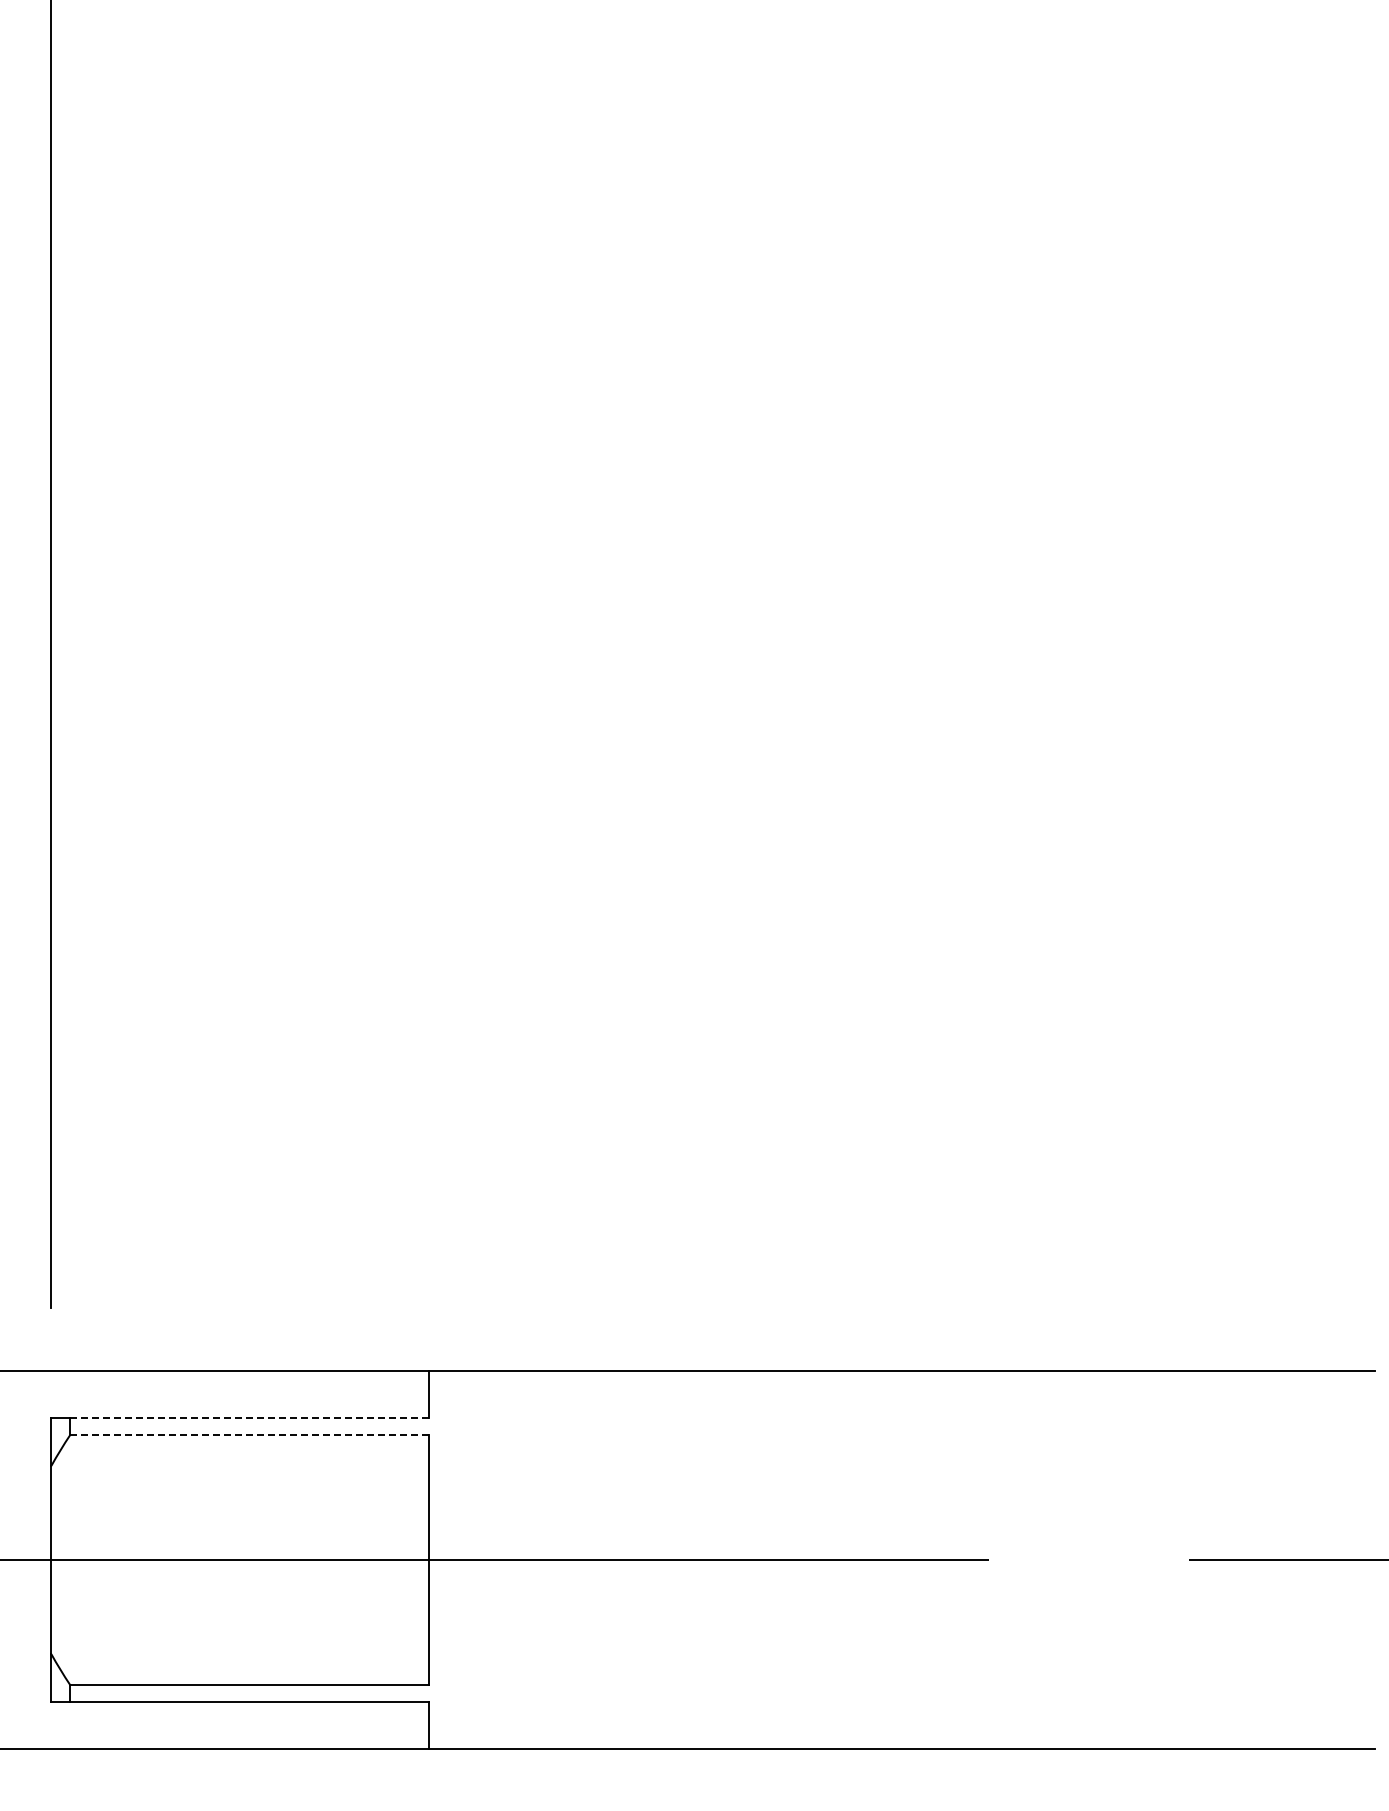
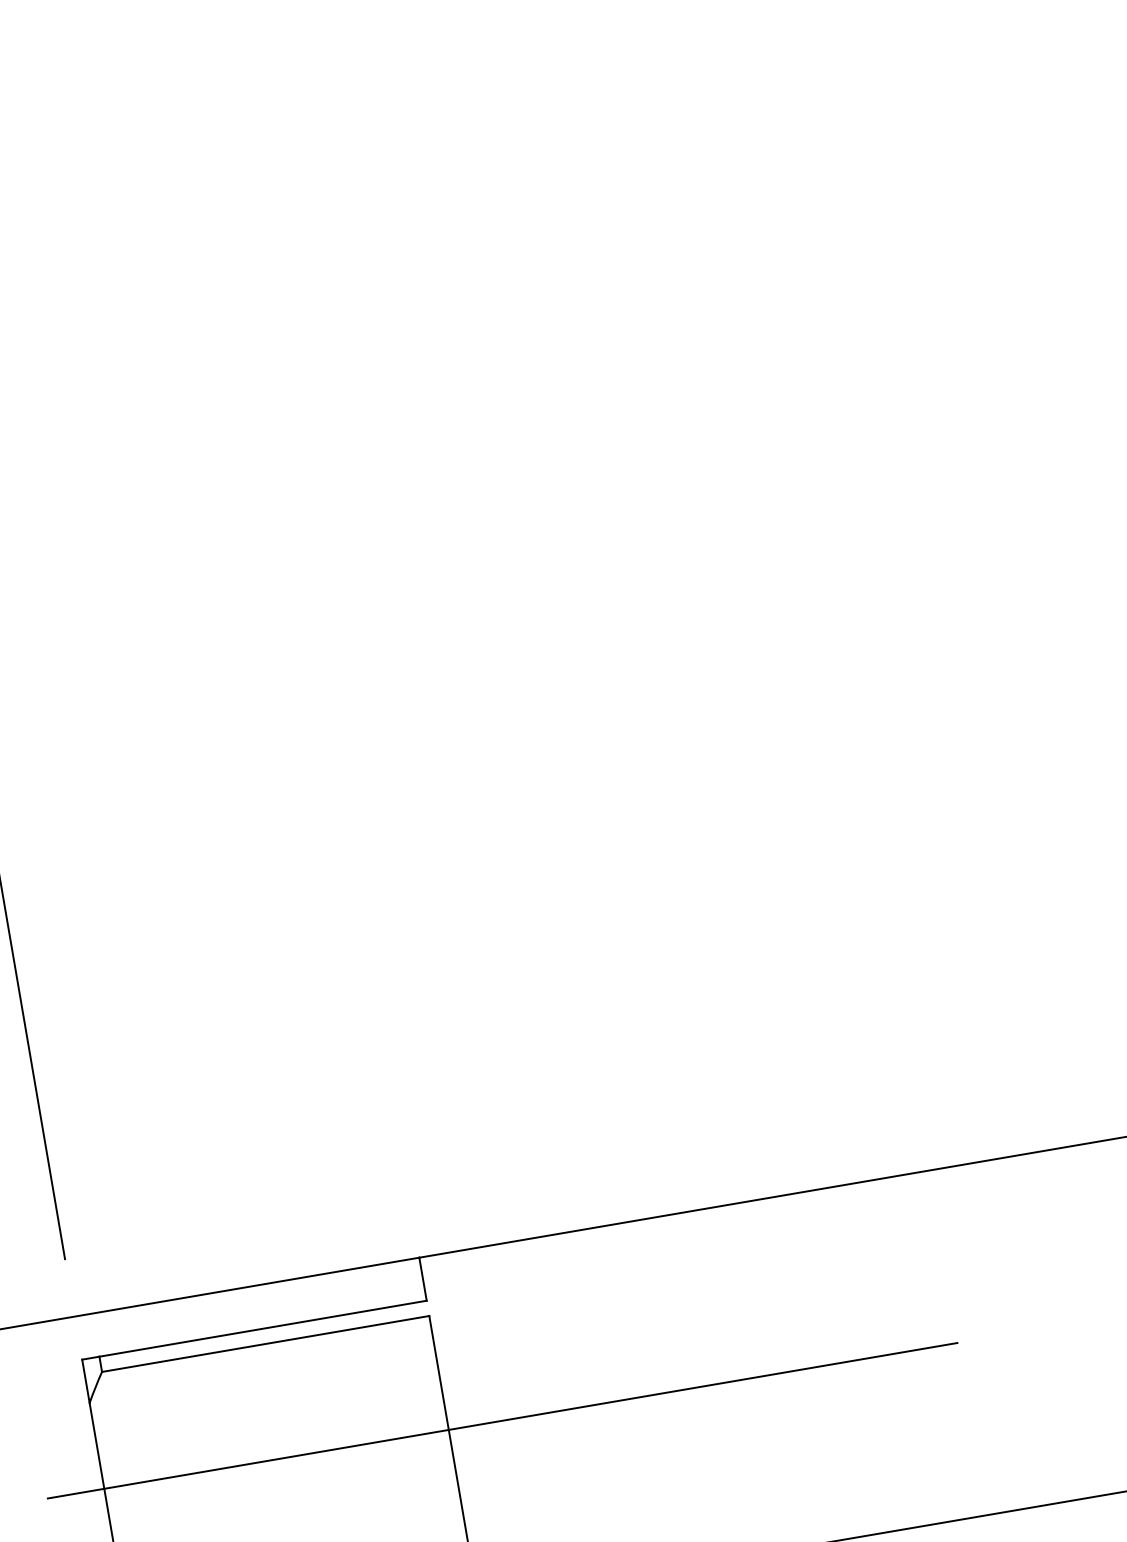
line: (249, 1418) -> (262, 1329), dashed -> solid
line: (249, 1434) -> (265, 1343), dashed -> solid

